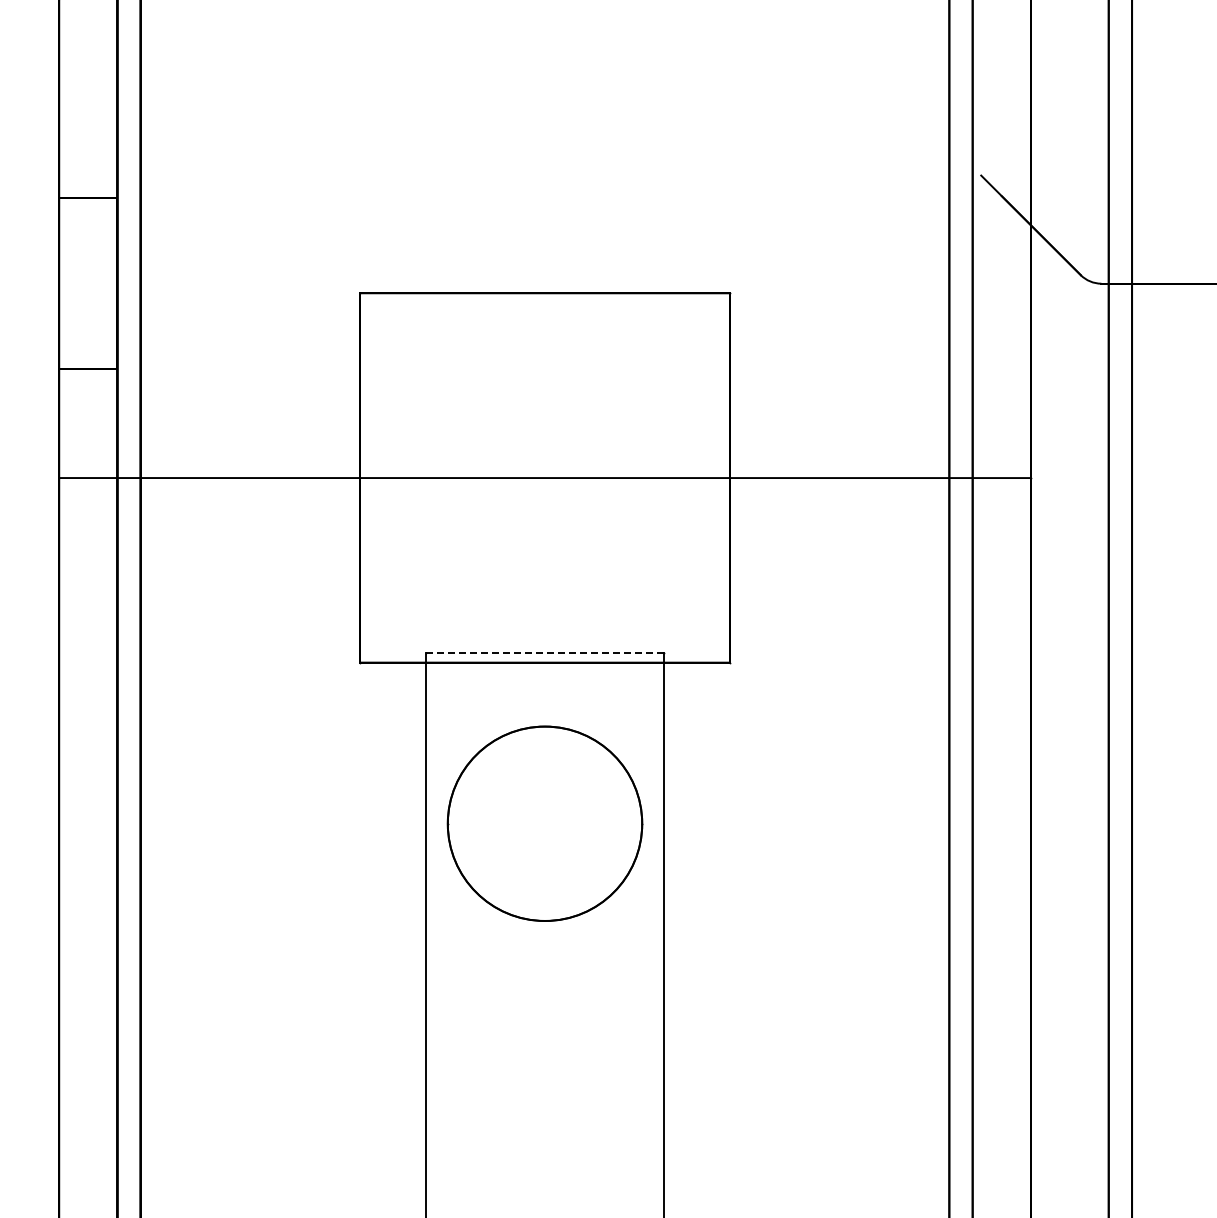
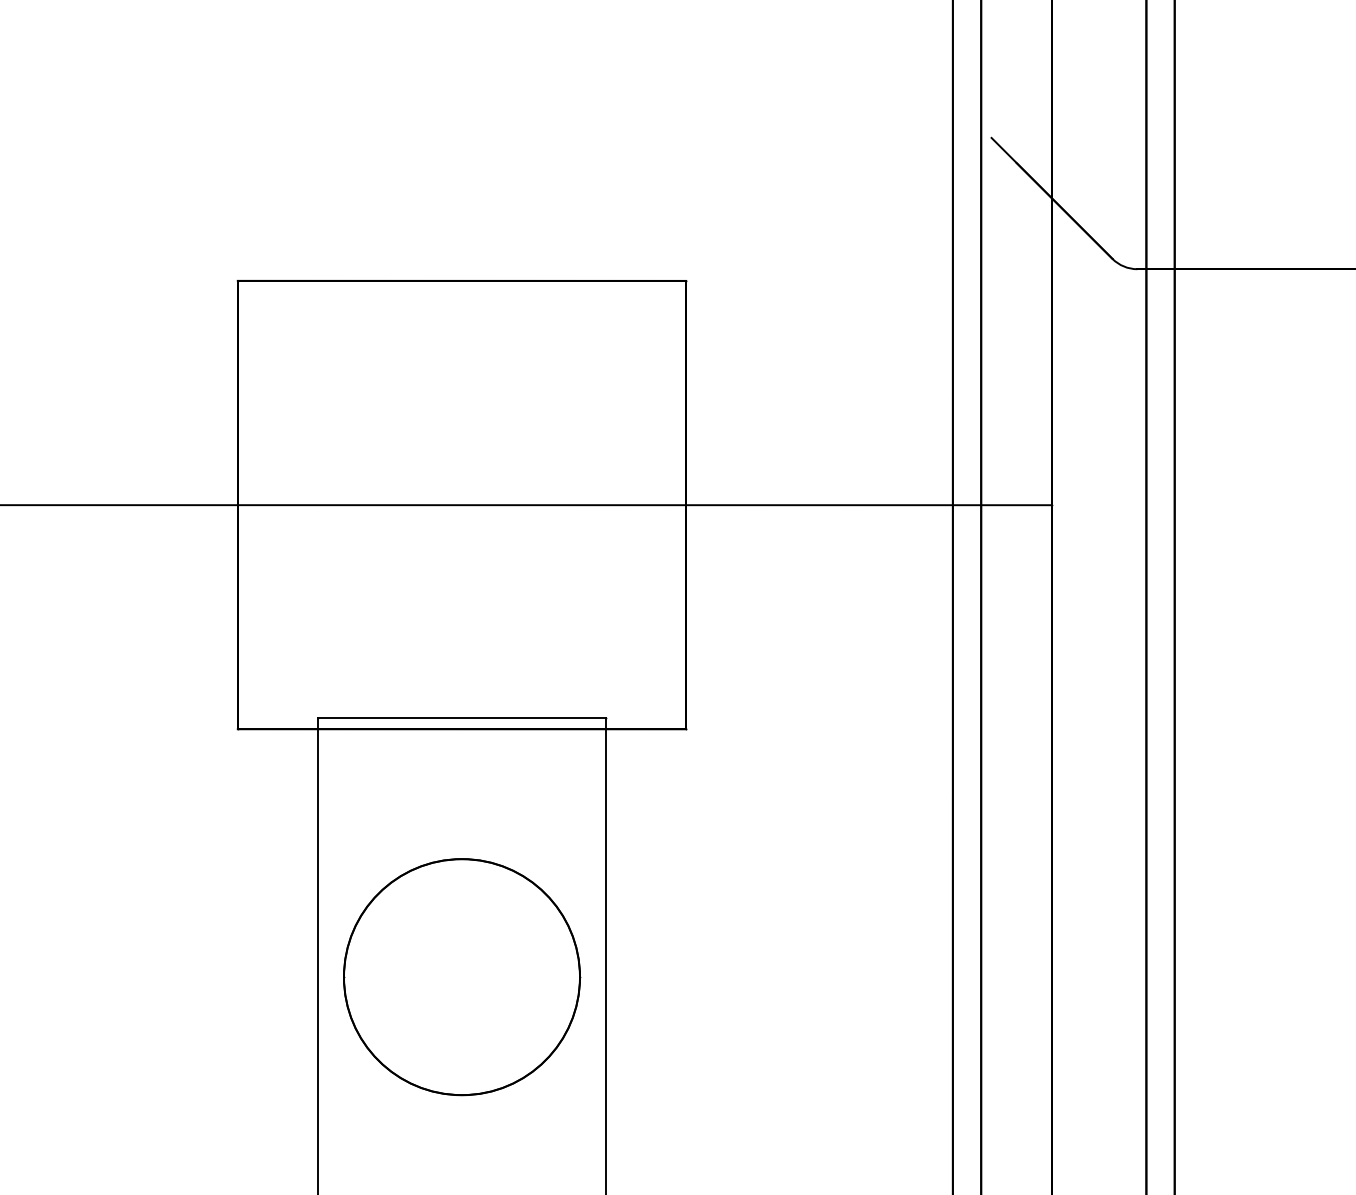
line: (545, 653) -> (462, 718), dashed -> solid
part: (544, 823) -> (461, 976), moved

